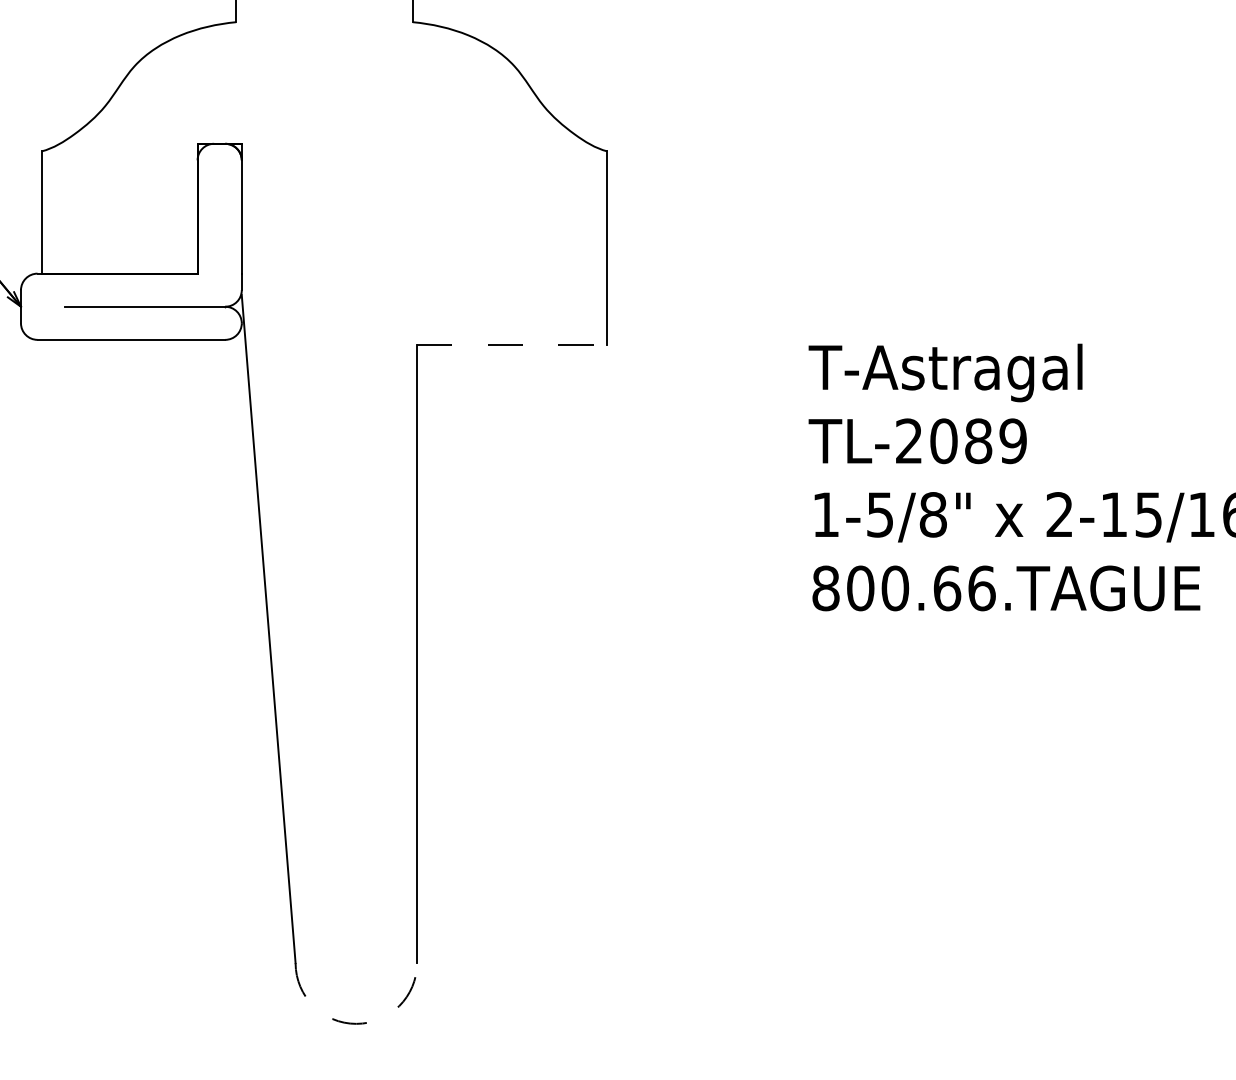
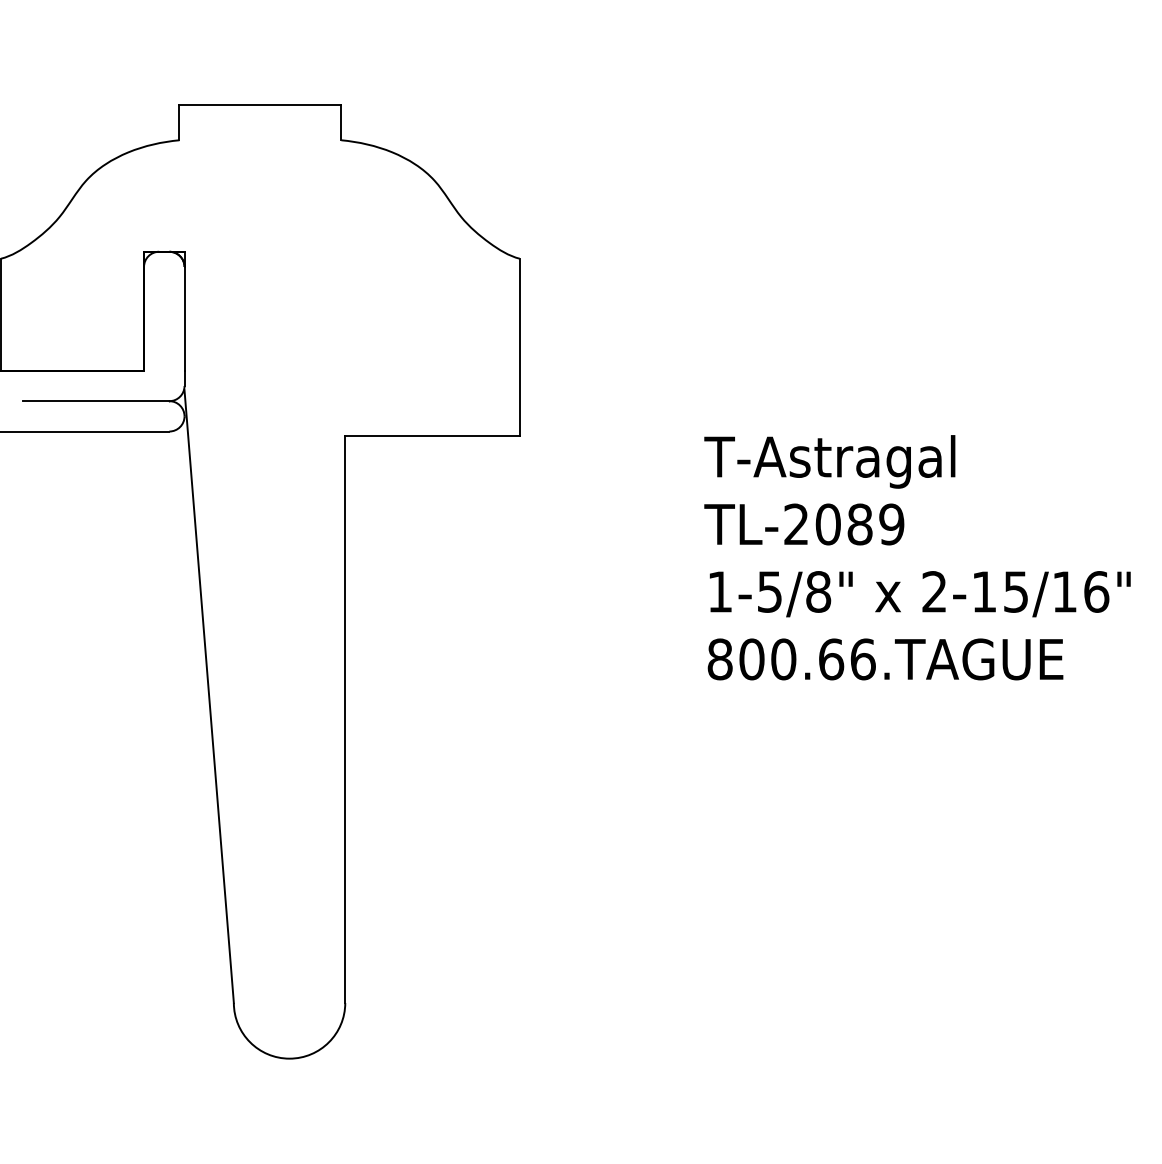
line: (513, 345) -> (433, 436), dashed -> solid
arc: (356, 1023) -> (289, 1058), dashed -> solid

